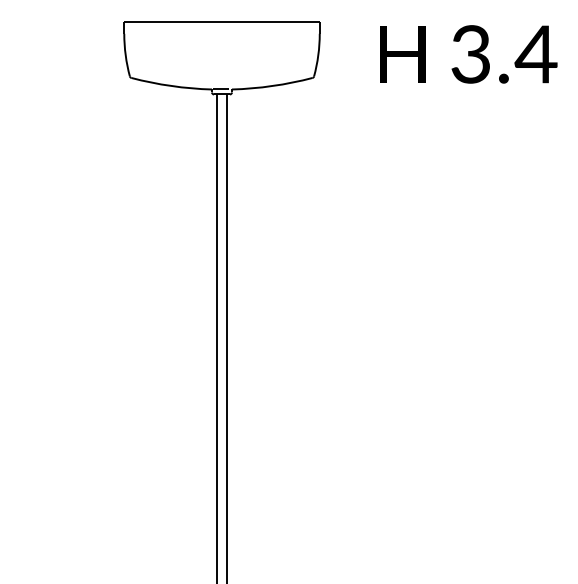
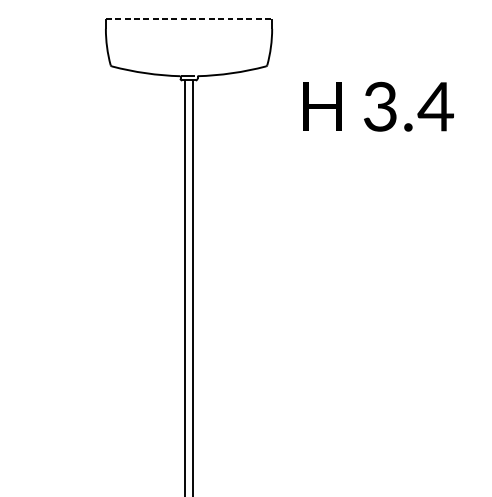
line: (222, 21) -> (189, 18), solid -> dashed
text: (468, 54) -> (378, 106), moved

